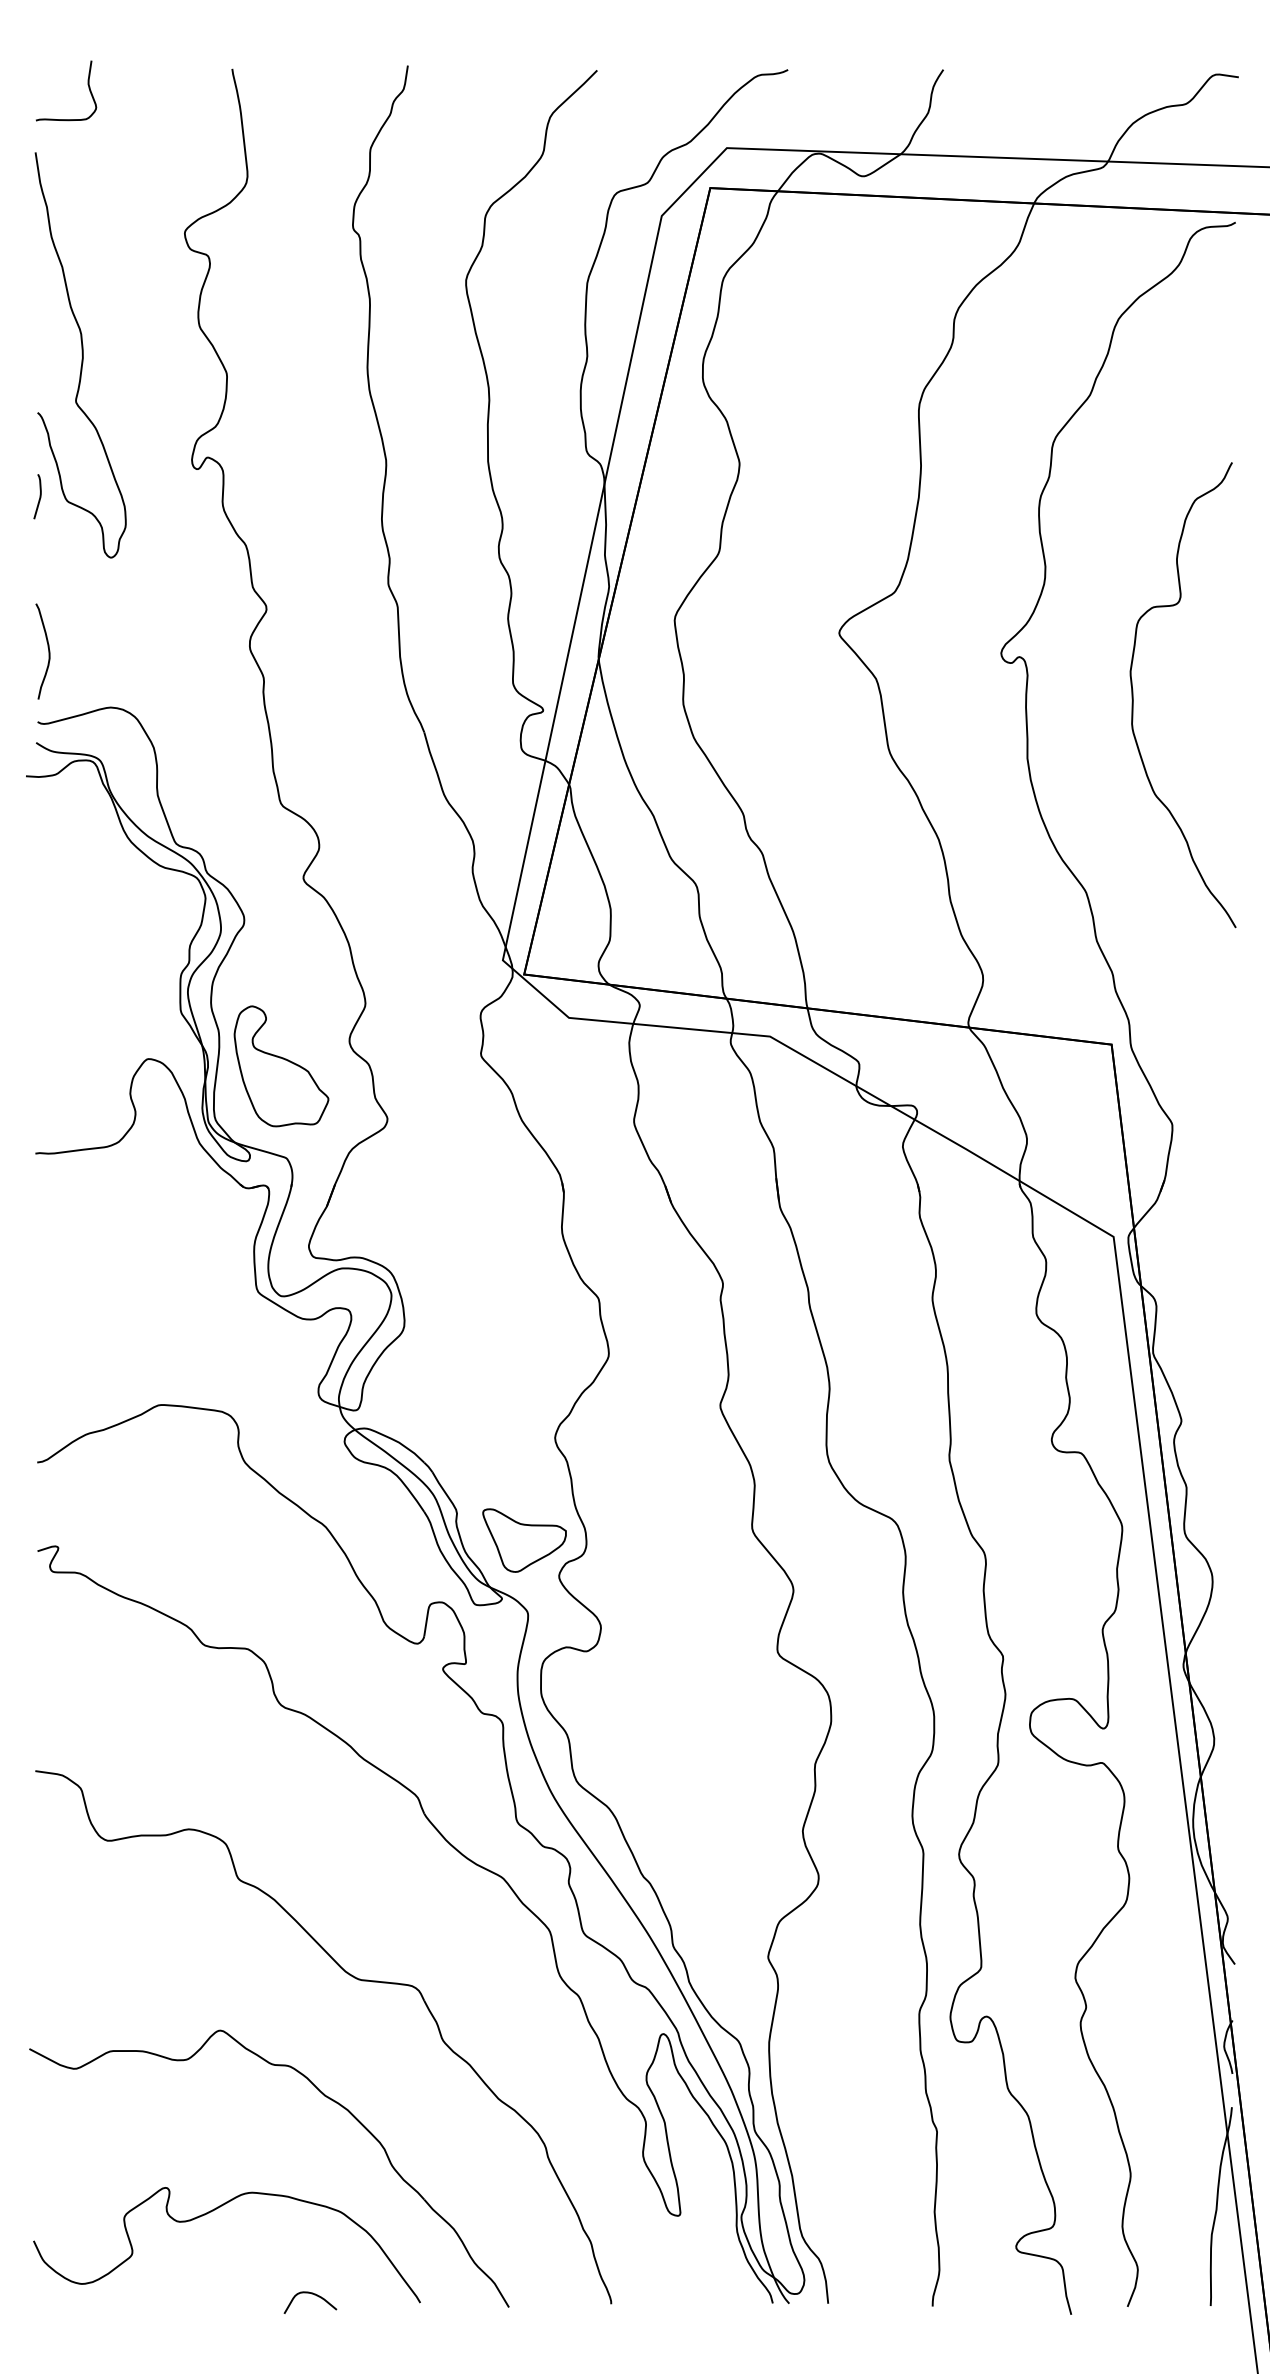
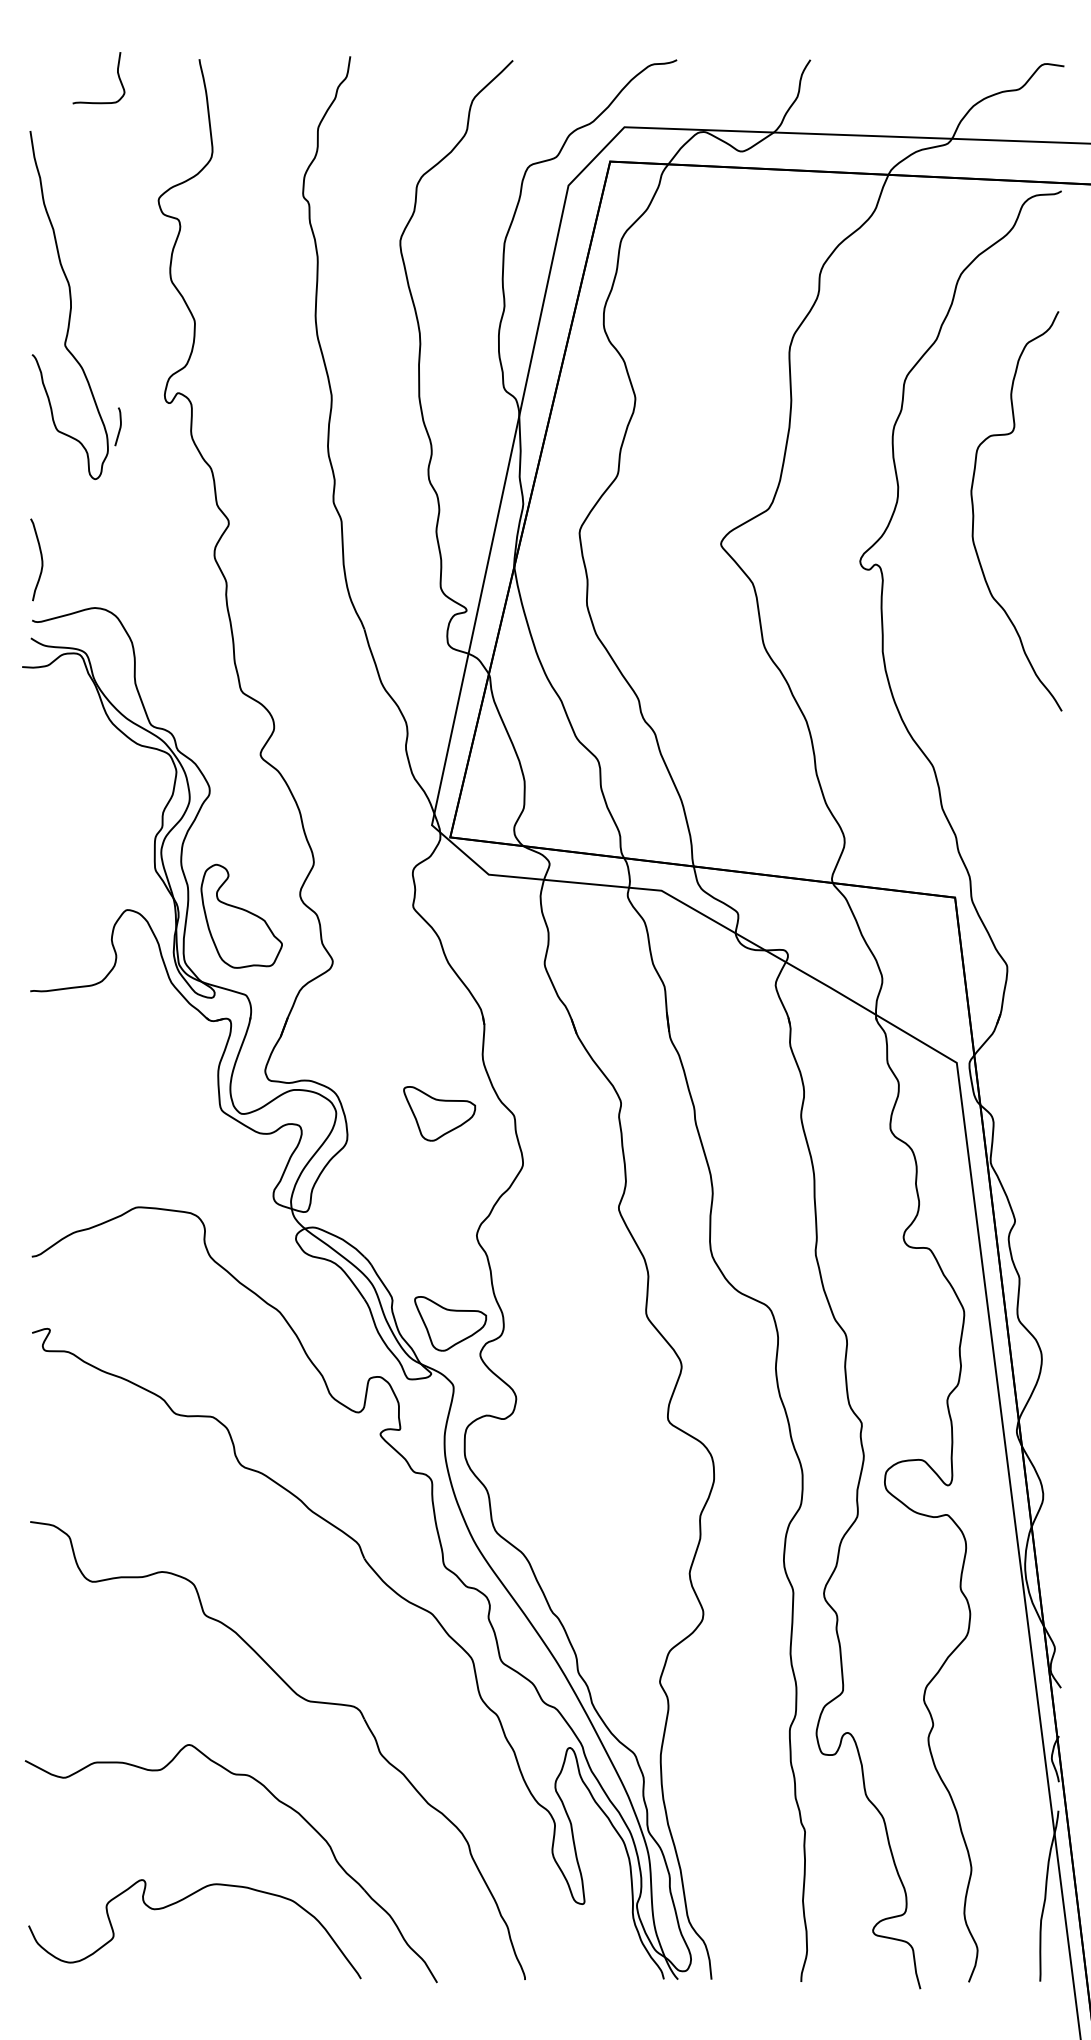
curve: (88, 87) -> (117, 75), moved
curve: (39, 496) -> (119, 426), moved
curve: (1134, 697) -> (974, 513), moved
part: (511, 1295) -> (439, 1113), added
curve: (313, 2295) -> (269, 1972), removed

